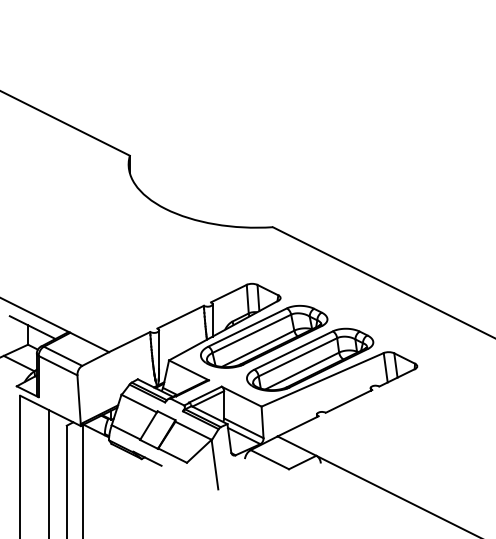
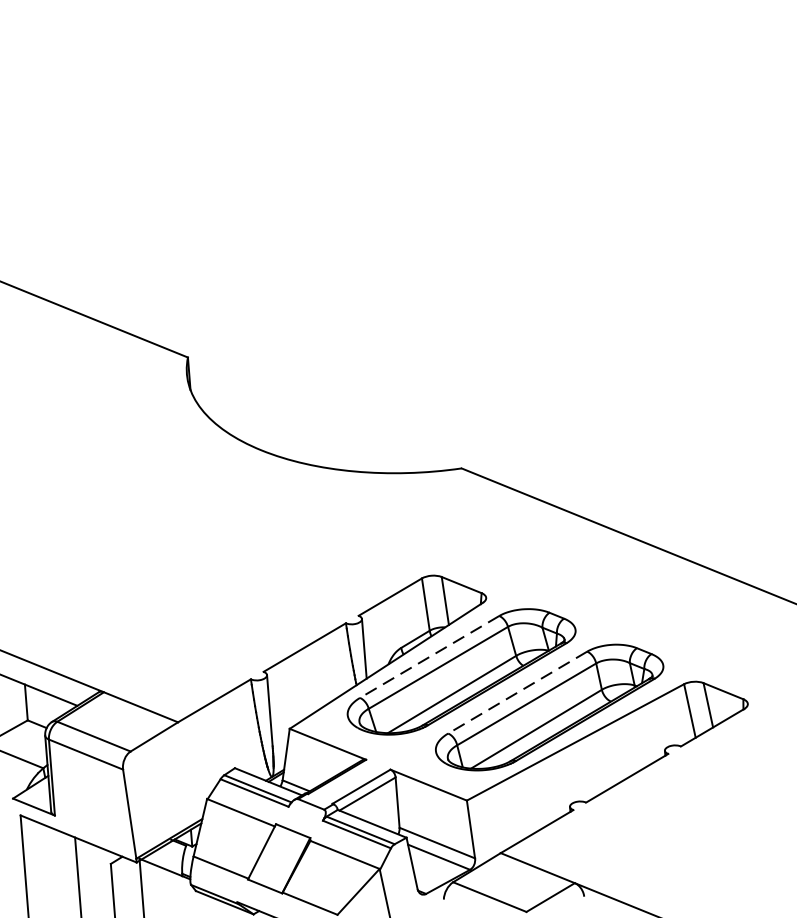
line: (247, 327) -> (429, 656), solid -> dashed
line: (293, 350) -> (517, 692), solid -> dashed

